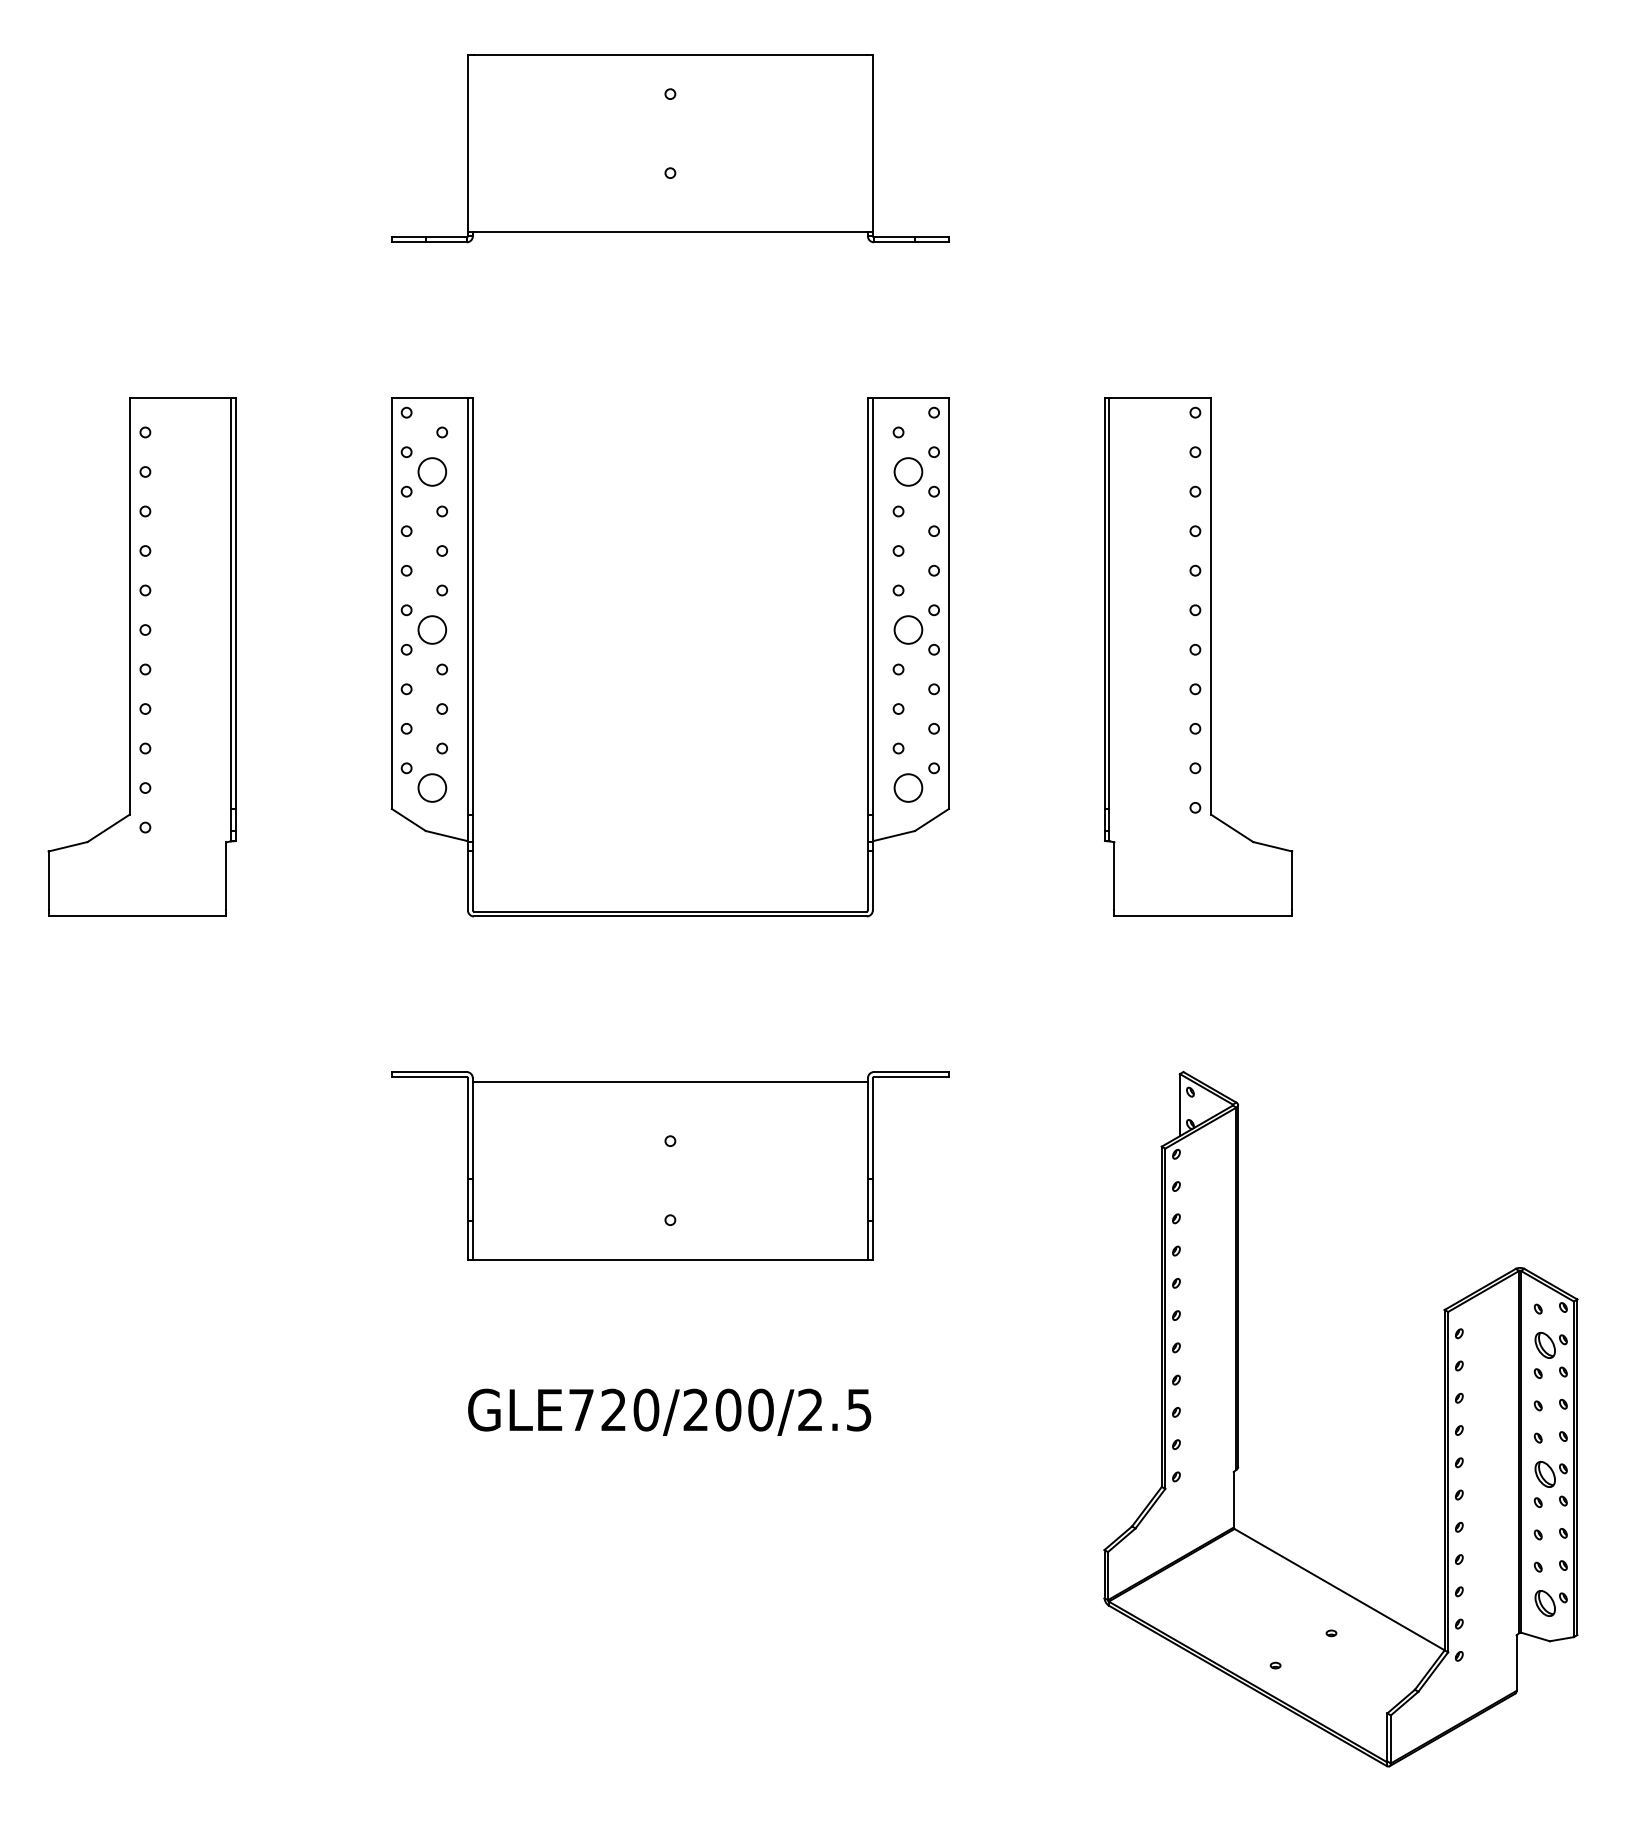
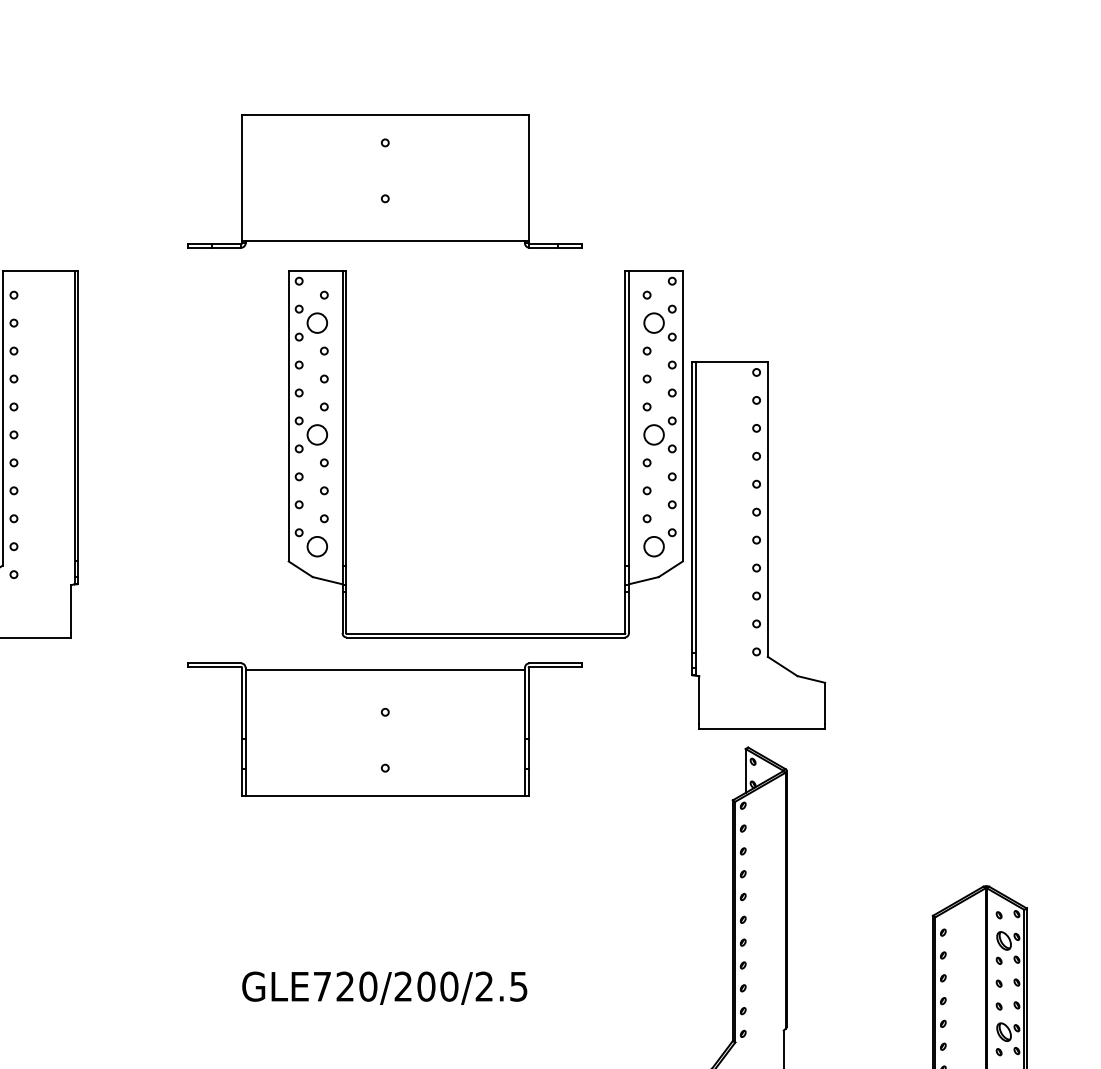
part: (670, 148) -> (385, 181), moved
part: (1198, 656) -> (758, 544), moved
part: (473, 657) -> (346, 454), moved
part: (670, 1165) -> (385, 729), moved

